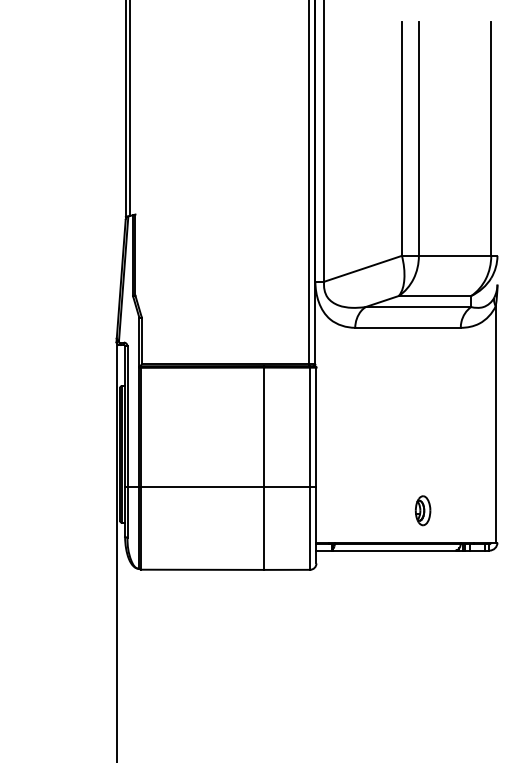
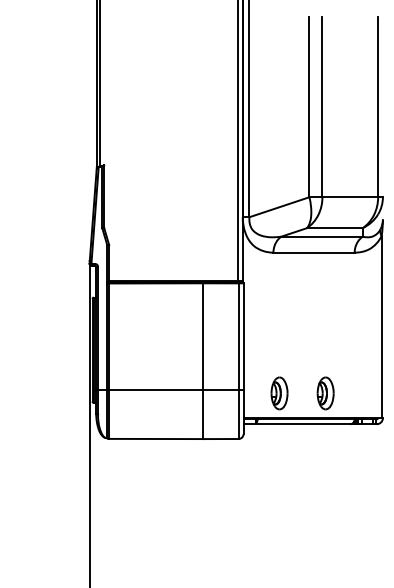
line: (220, 486) -> (169, 389), moved
part: (362, 510) -> (279, 393), added
part: (422, 510) -> (325, 393), size x1.43

